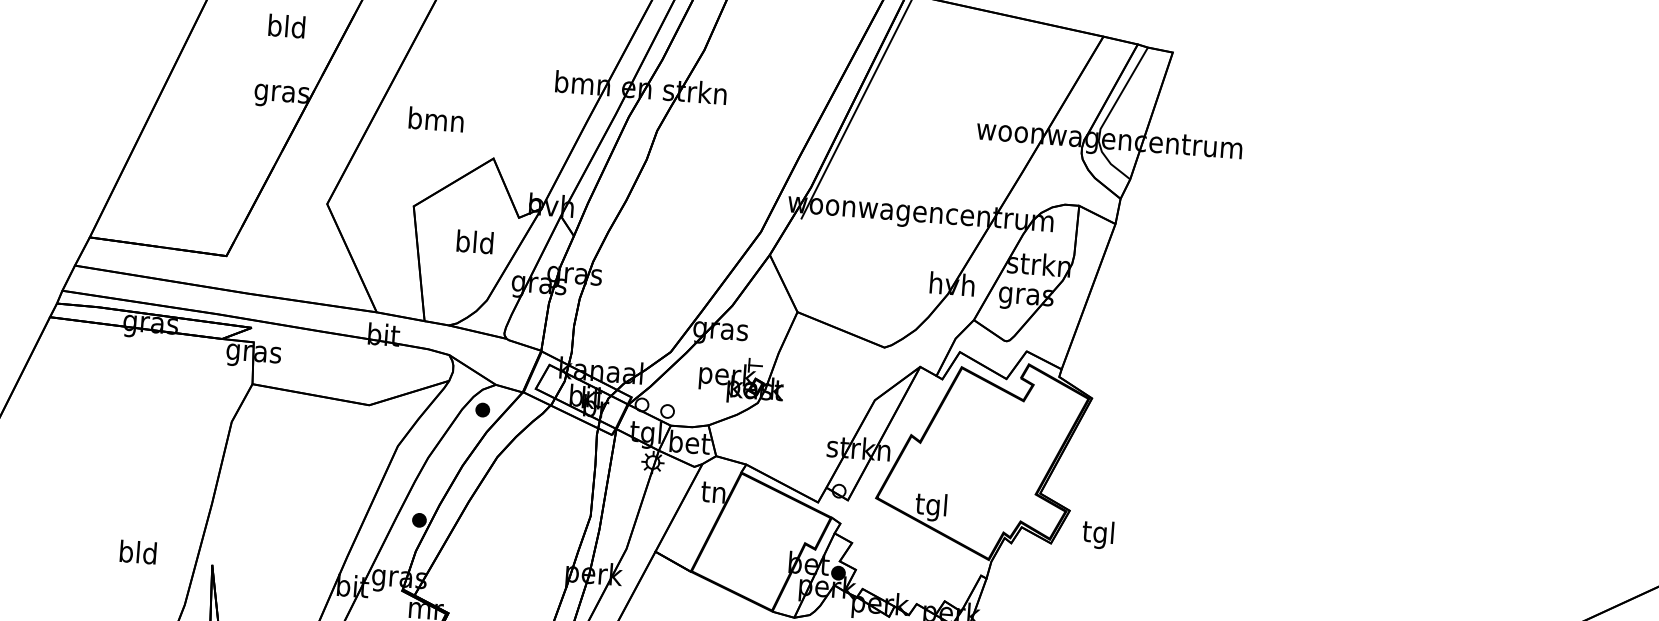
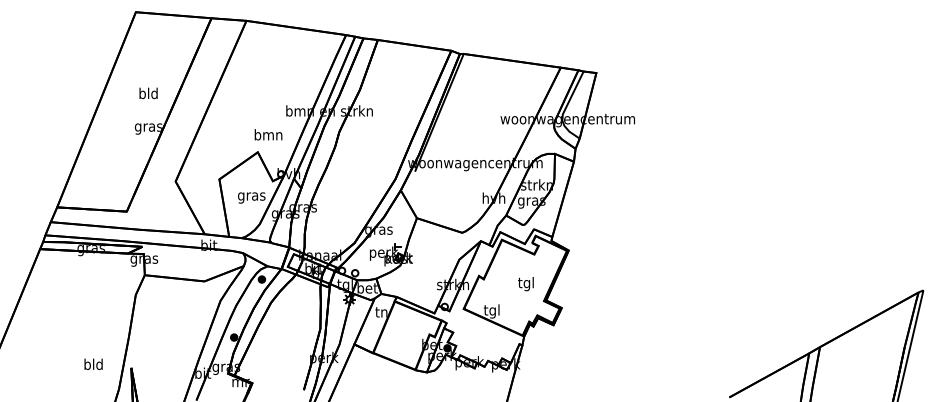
text: (436, 118) -> (268, 134), moved
text: (474, 244) -> (251, 196), bld -> gras
text: (1097, 535) -> (525, 284), moved

